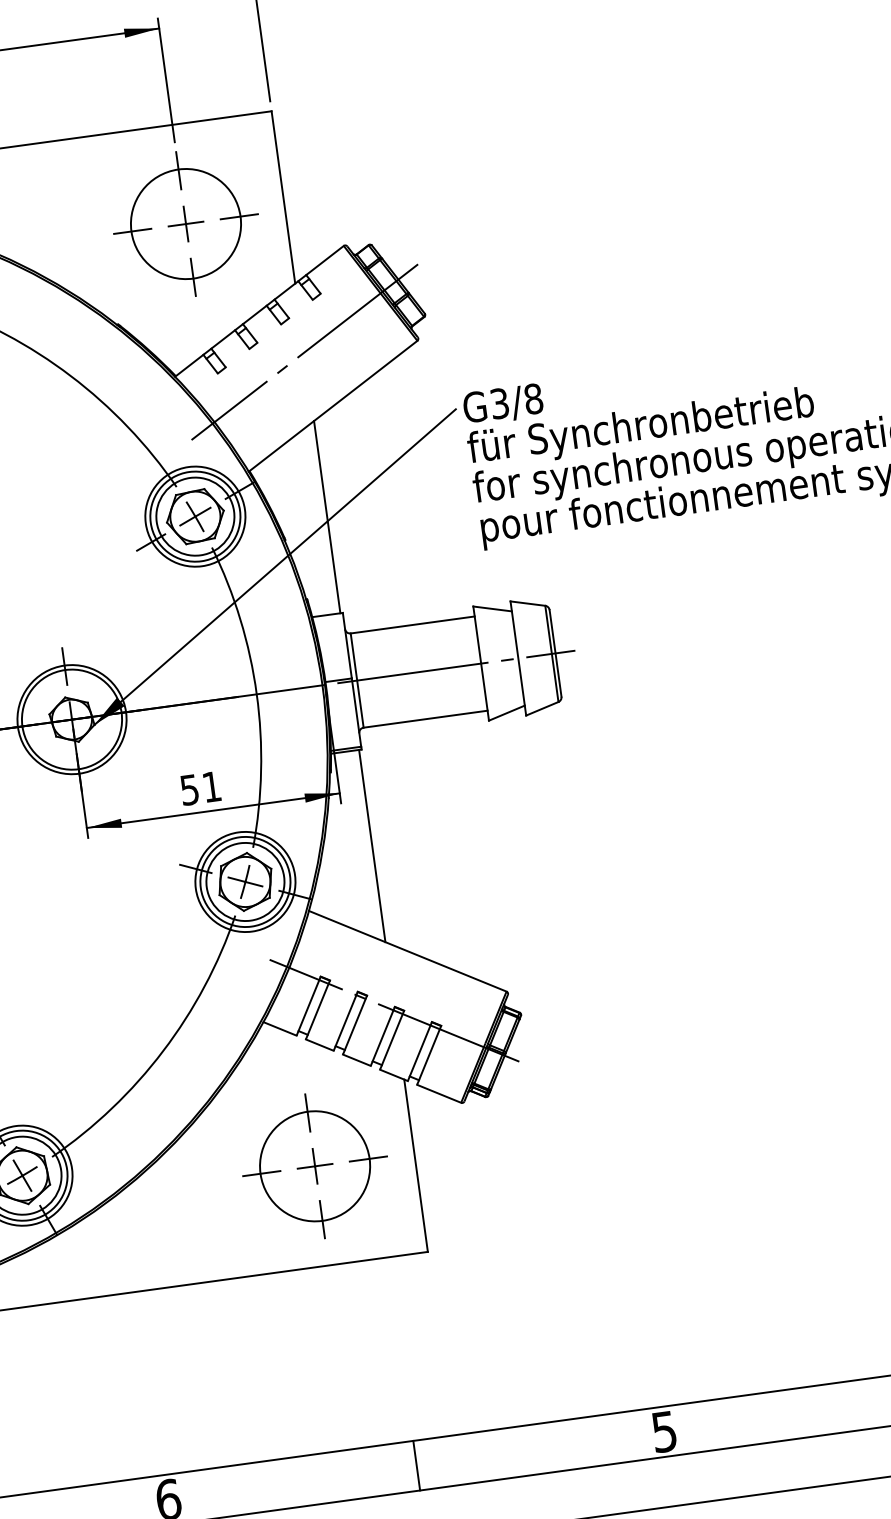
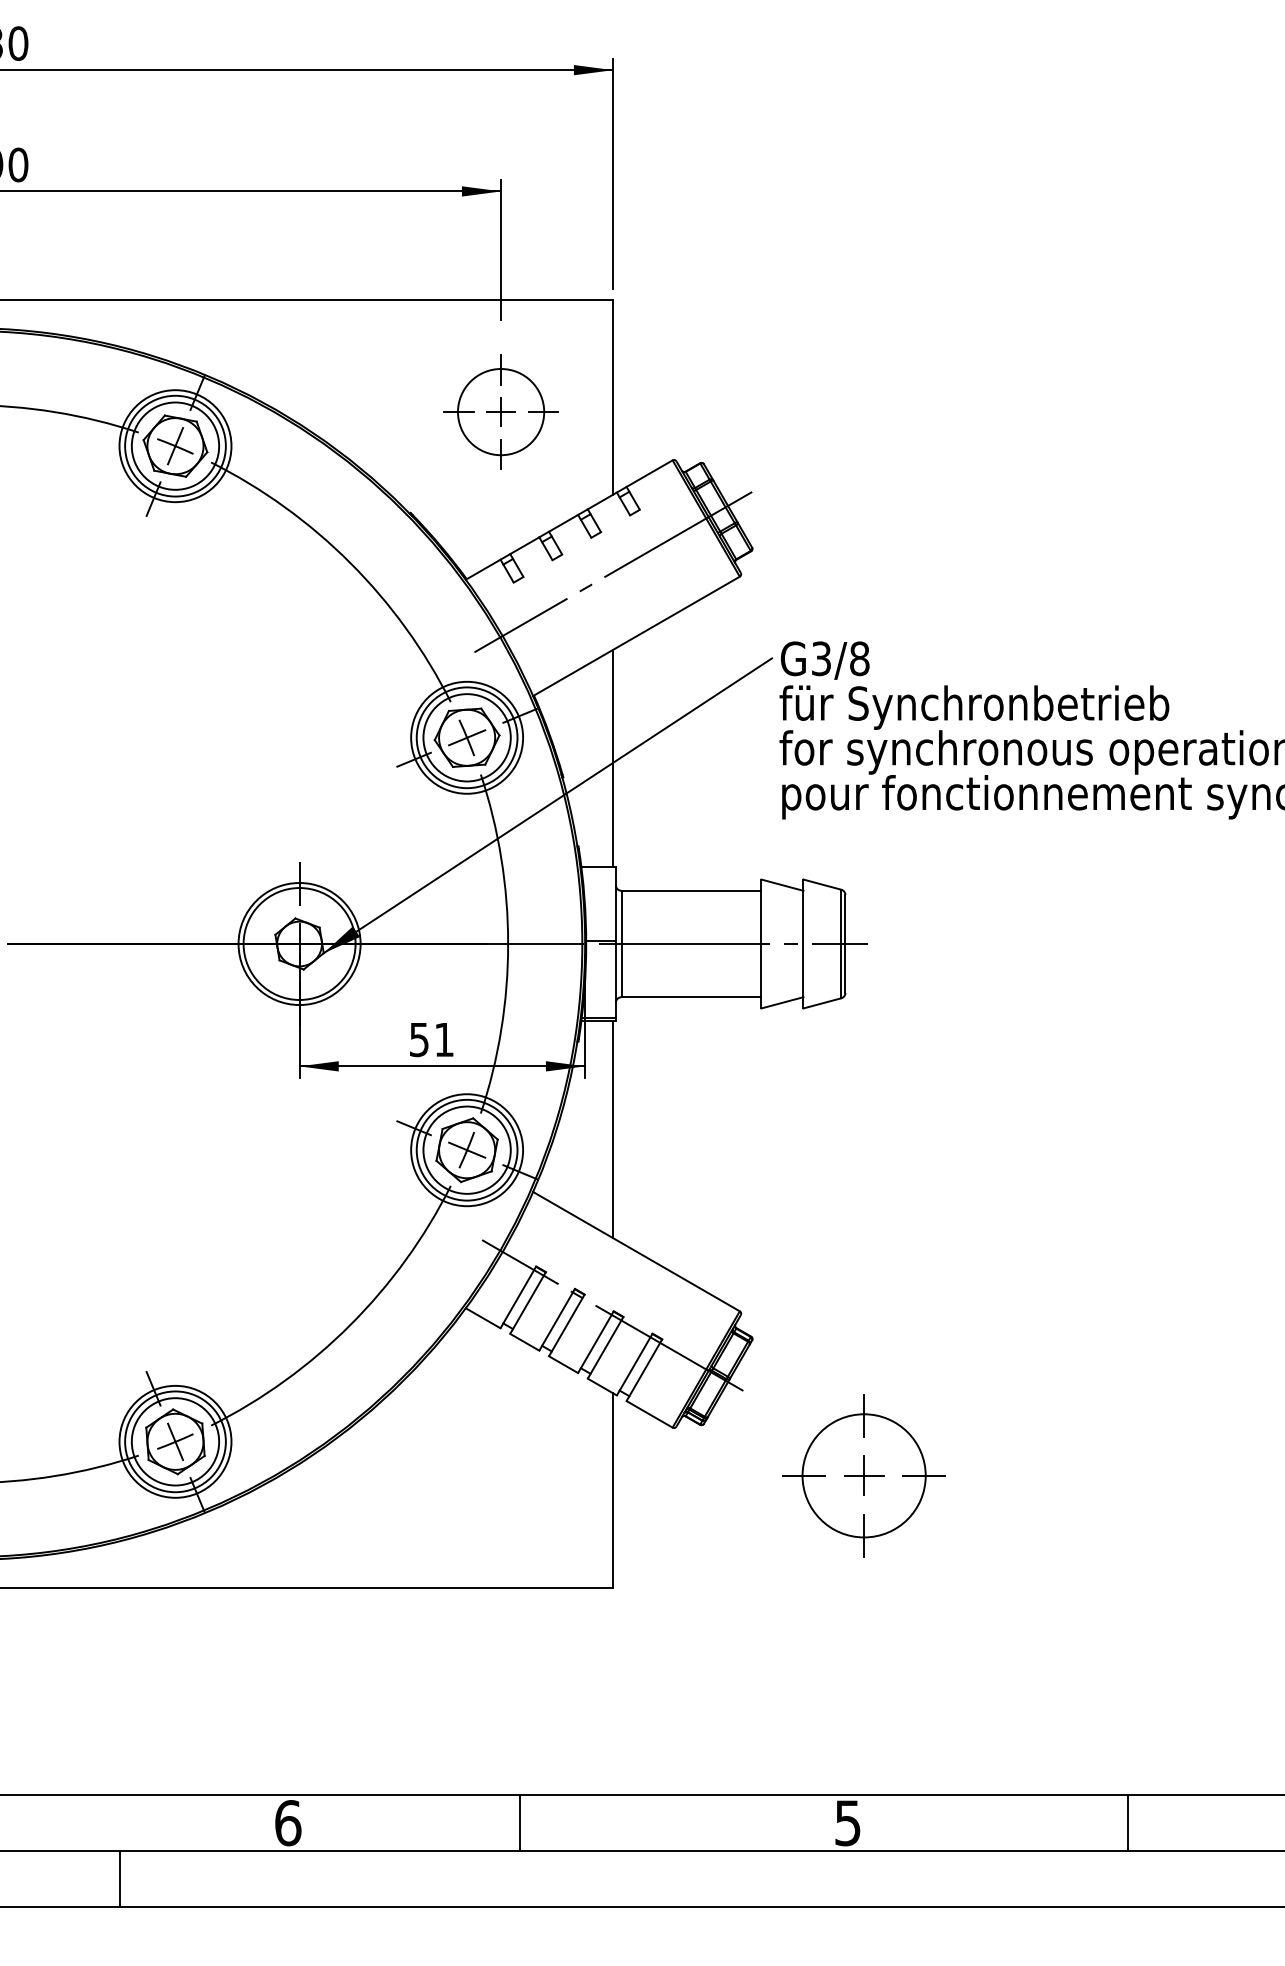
part: (185, 223) -> (500, 411), size x0.7
part: (314, 1166) -> (863, 1475), moved
line: (416, 1466) -> (520, 1823), moved

